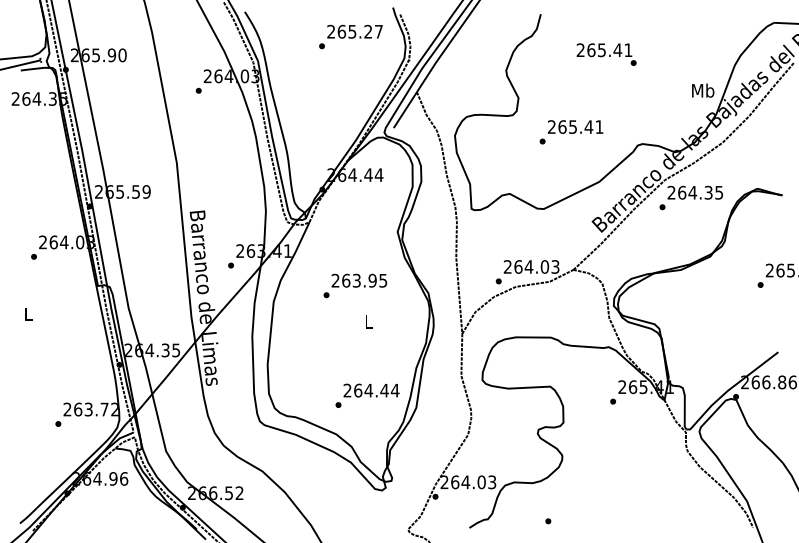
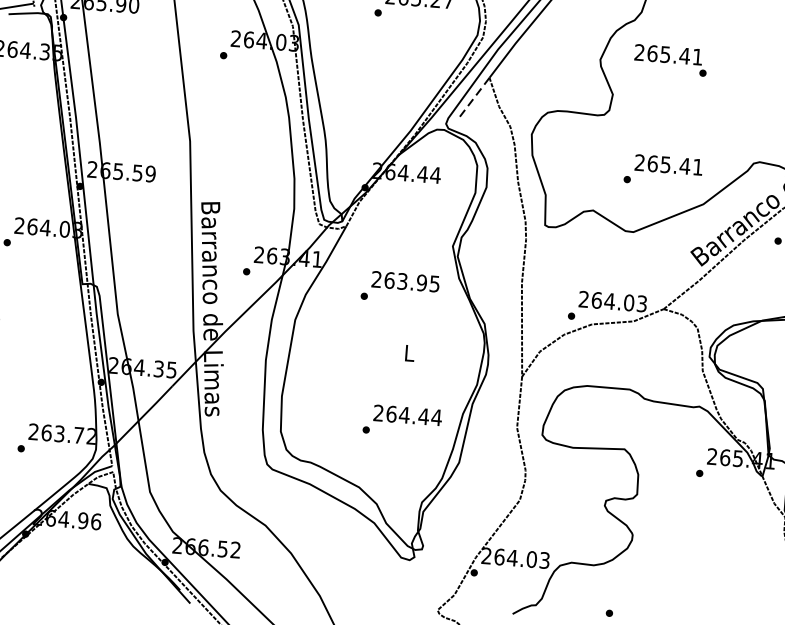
text: (606, 54) -> (670, 60), moved
line: (405, 110) -> (473, 99), solid -> dashed
text: (571, 132) -> (663, 171), moved
text: (355, 285) -> (400, 287), moved
text: (367, 395) -> (402, 421), moved

